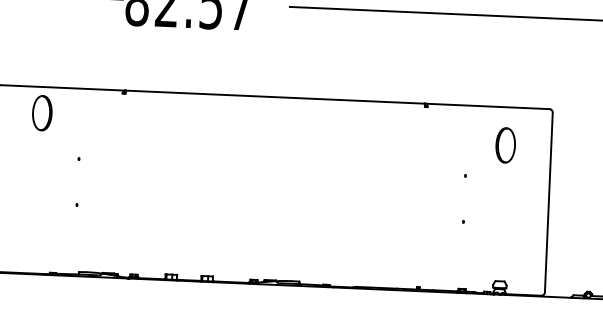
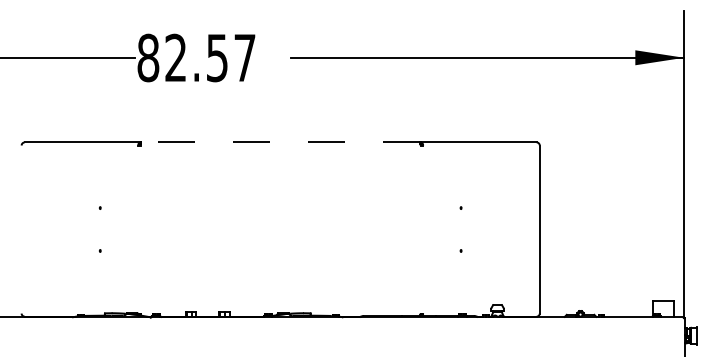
line: (275, 97) -> (280, 142), solid -> dashed
part: (41, 112) -> (63, 166), removed
part: (504, 144) -> (496, 177), removed

